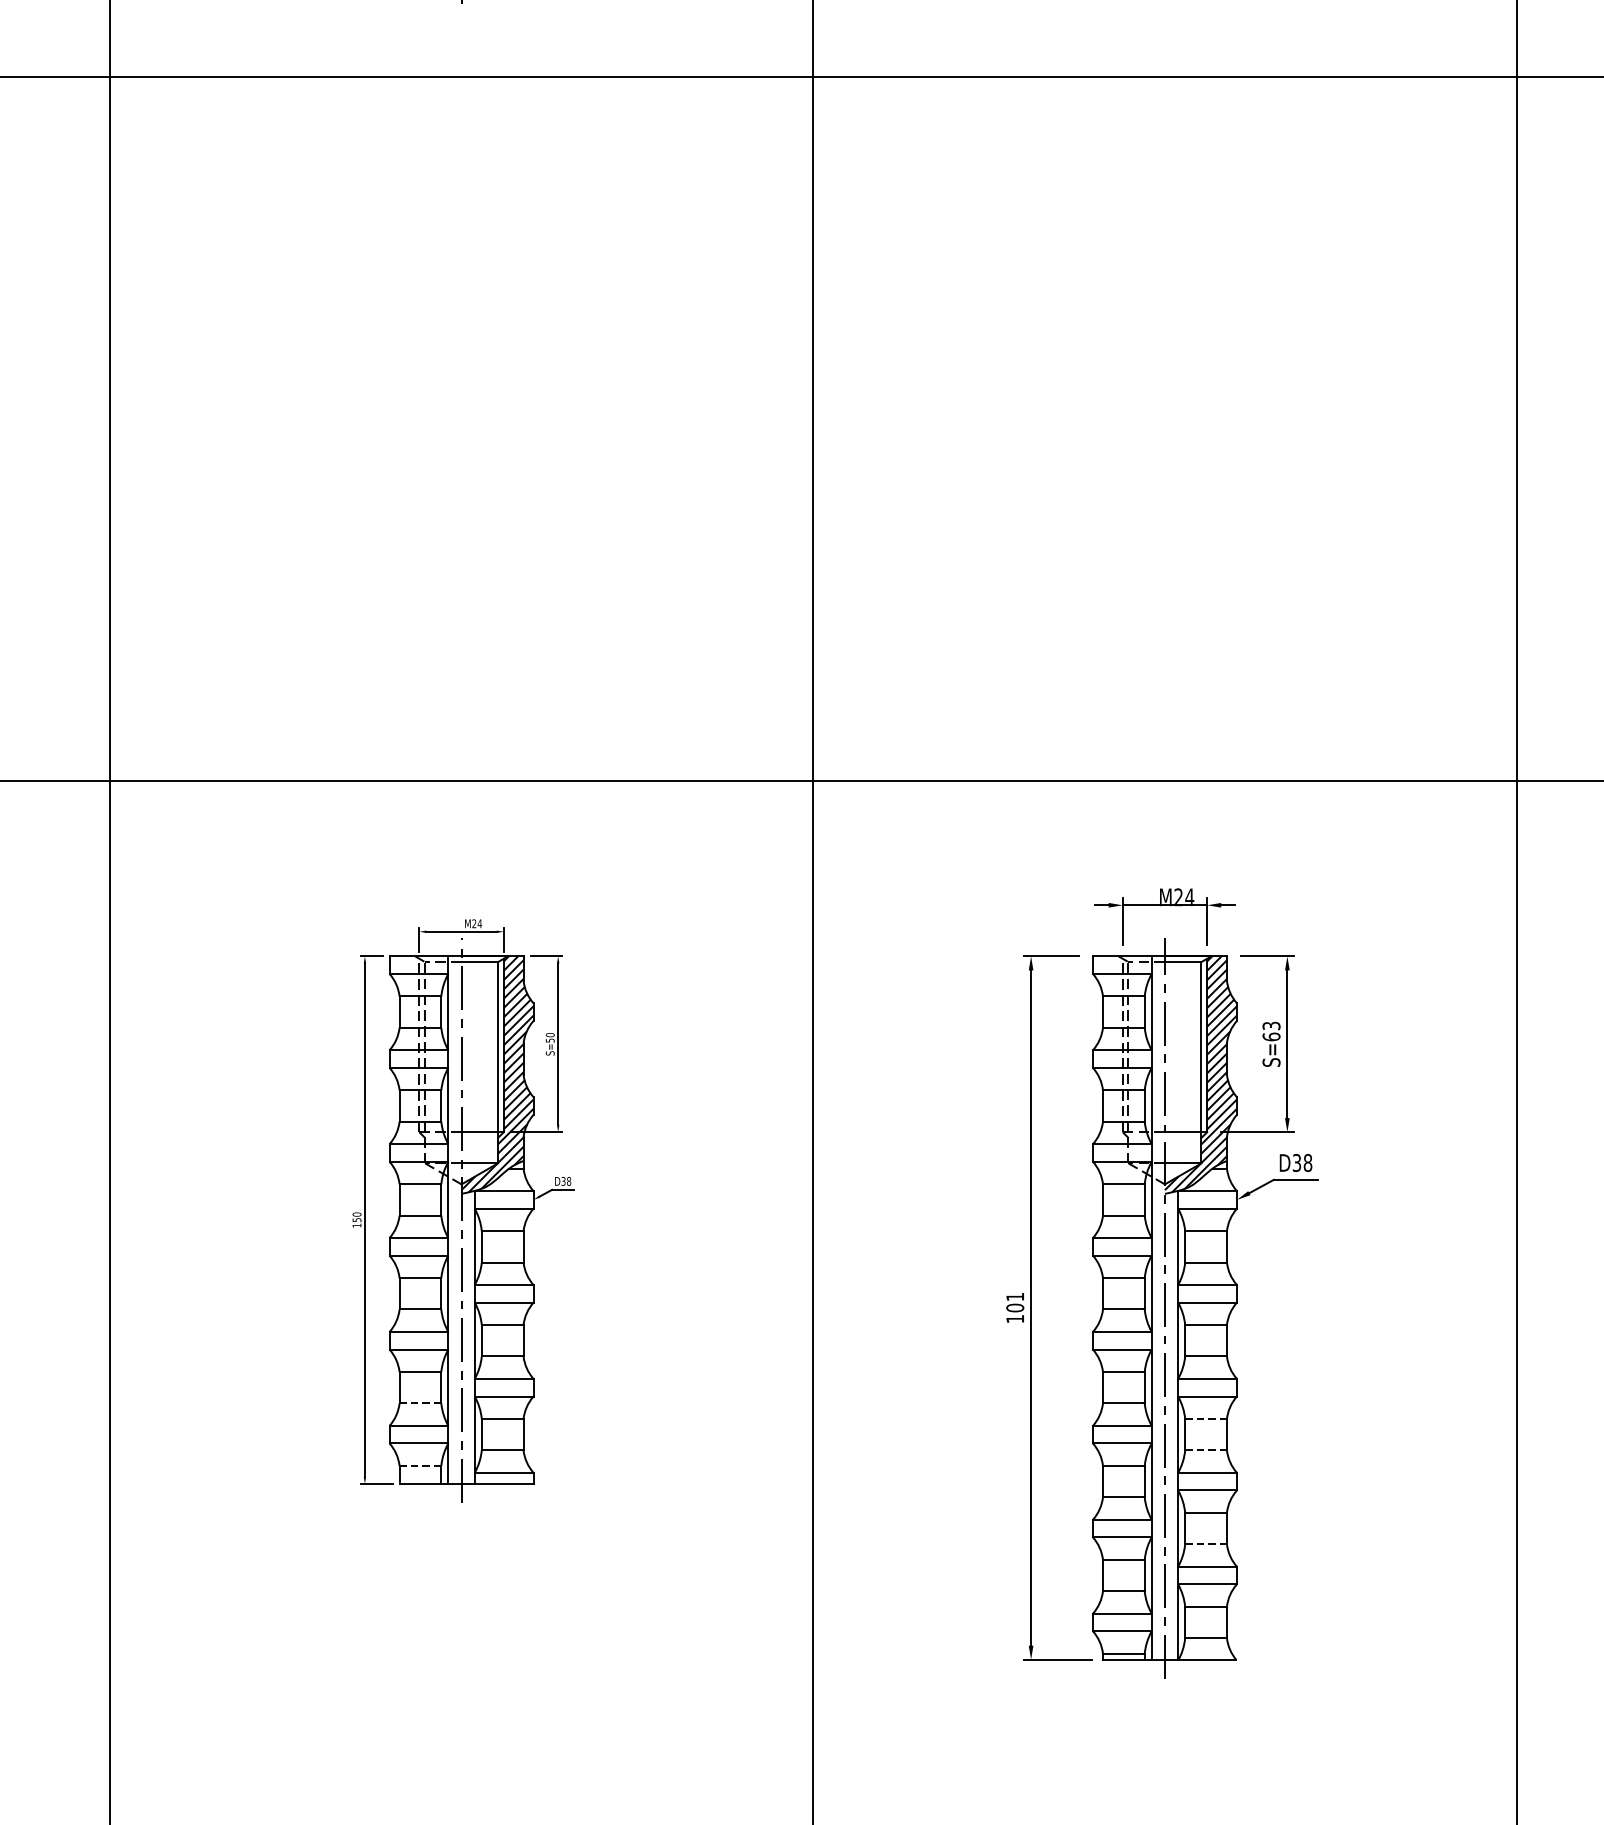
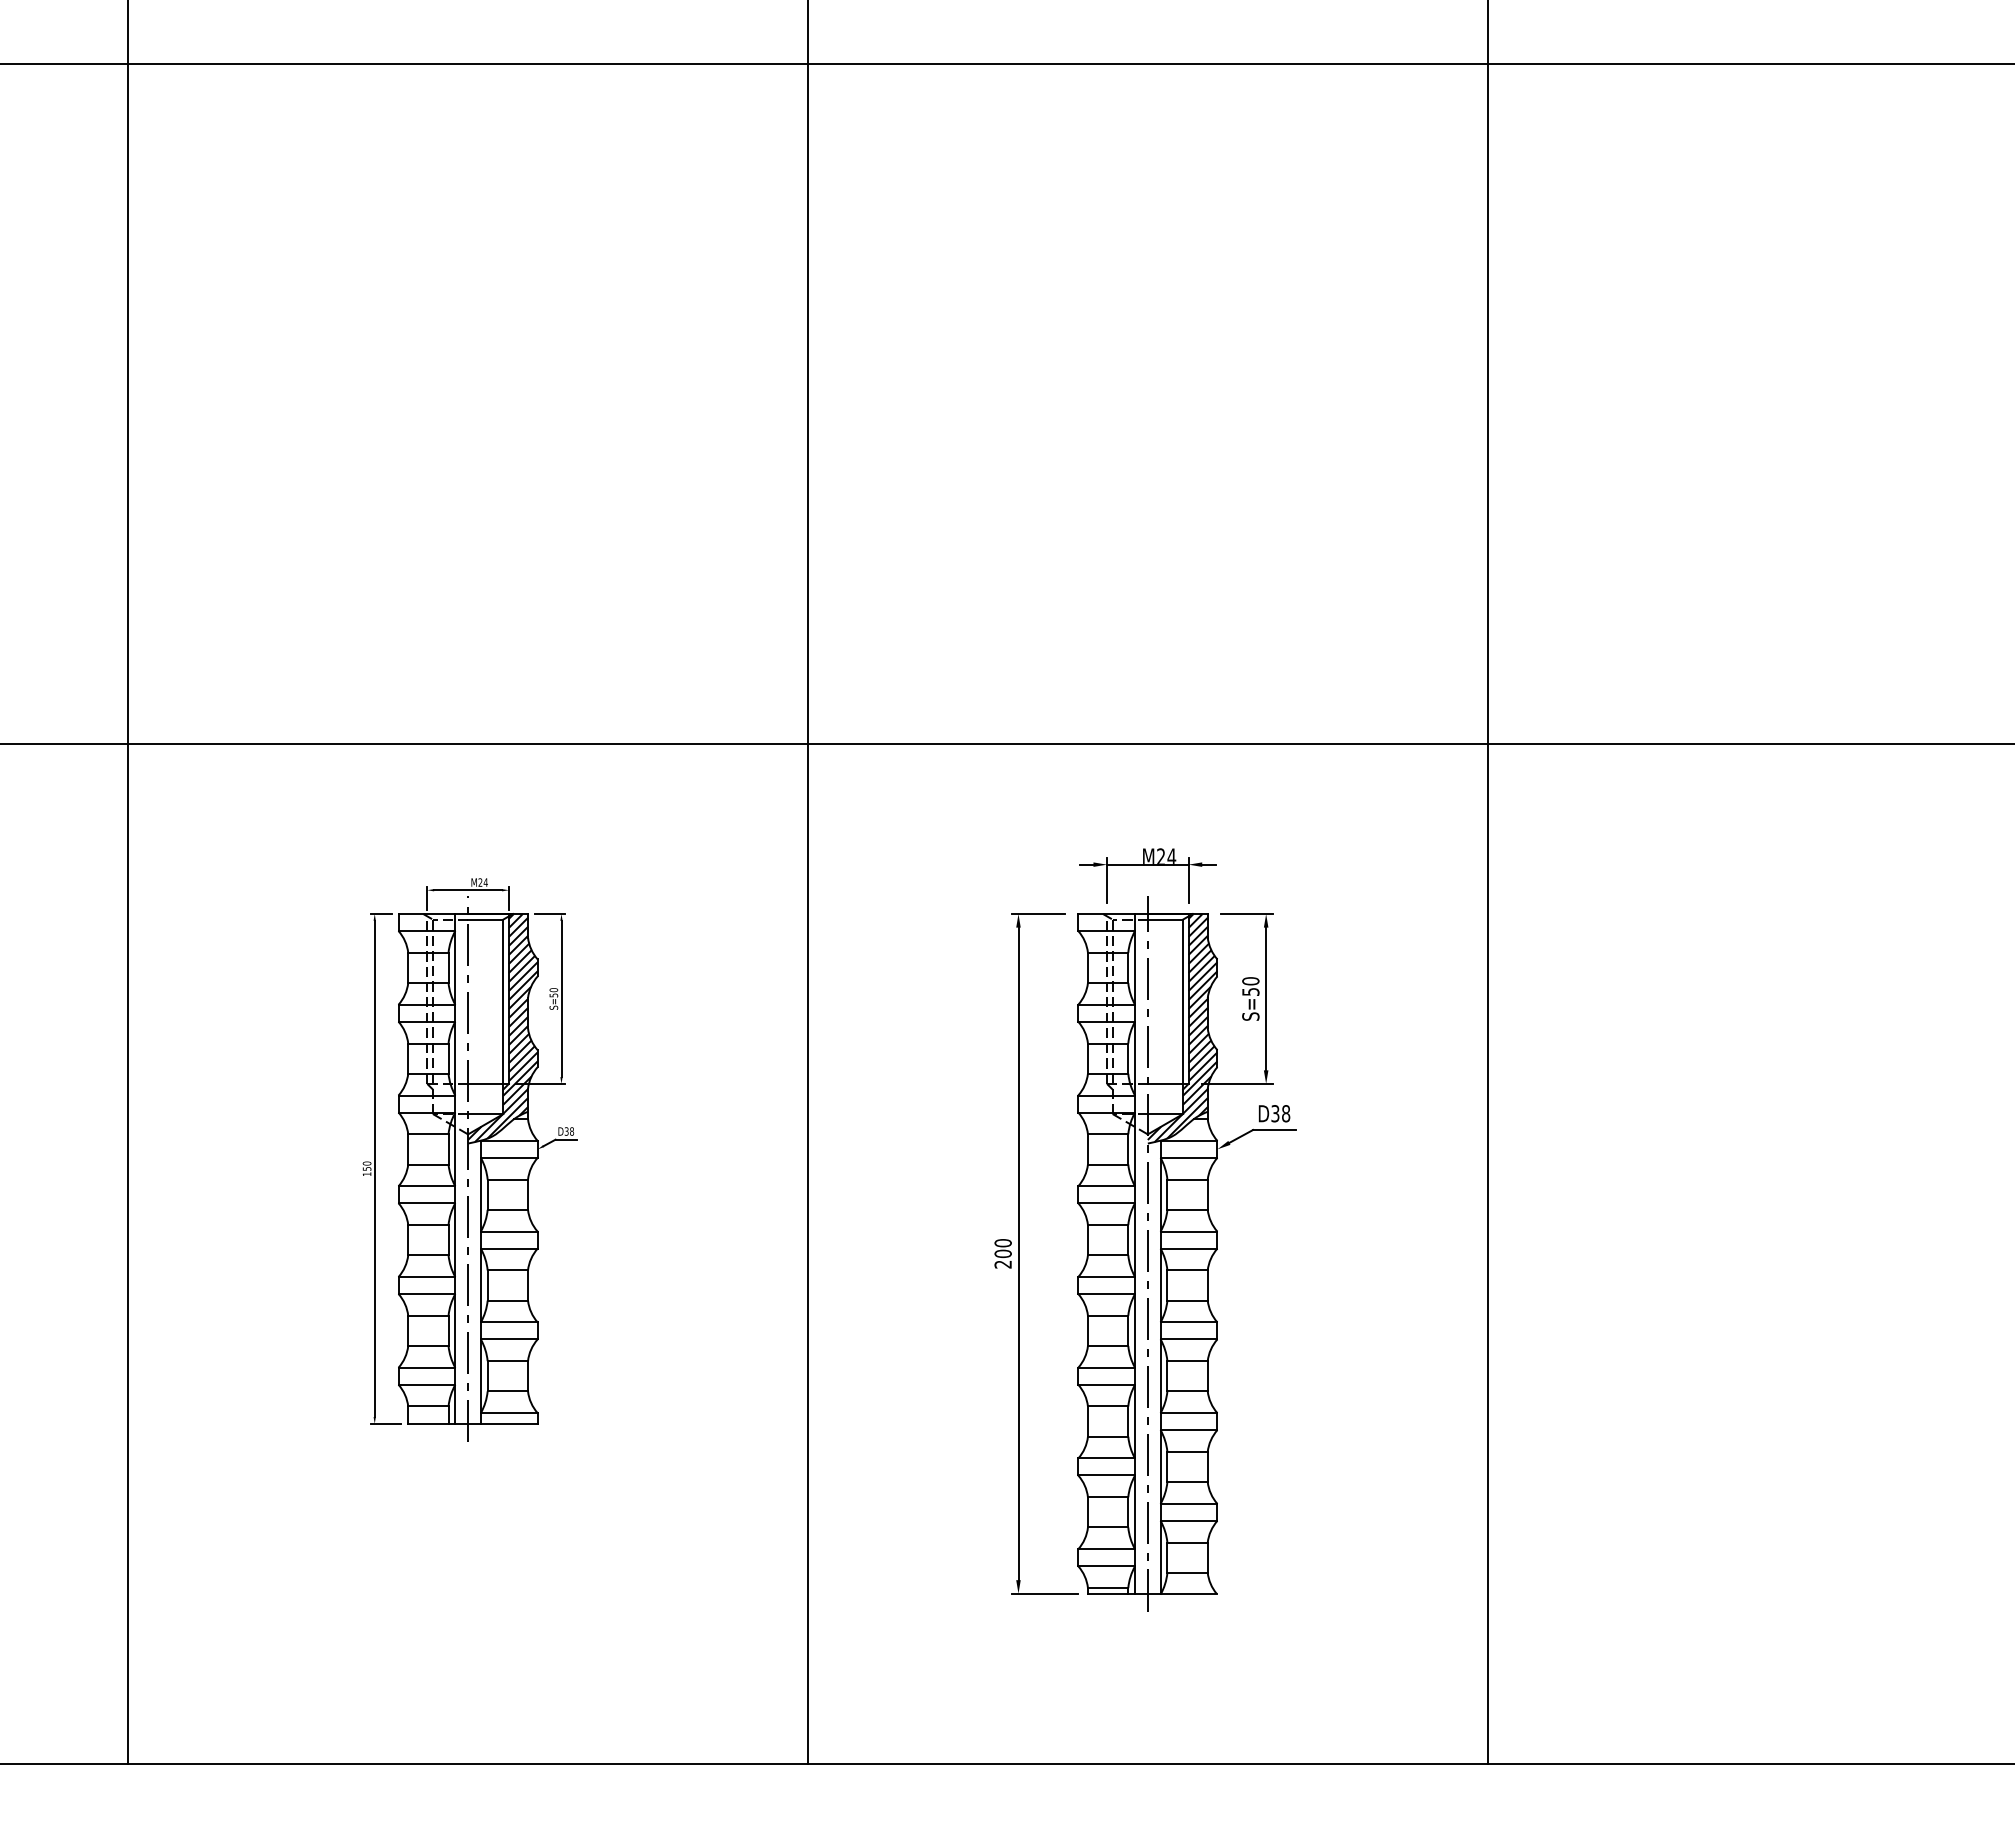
text: (1271, 1031) -> (1250, 986), S=63 -> S=50
text: (1014, 1307) -> (1002, 1253), 101 -> 200
line: (420, 1403) -> (428, 1346), dashed -> solid
line: (1205, 1419) -> (1187, 1361), dashed -> solid
line: (1205, 1450) -> (1187, 1391), dashed -> solid
line: (420, 1465) -> (428, 1406), dashed -> solid
line: (1205, 1544) -> (1187, 1482), dashed -> solid

